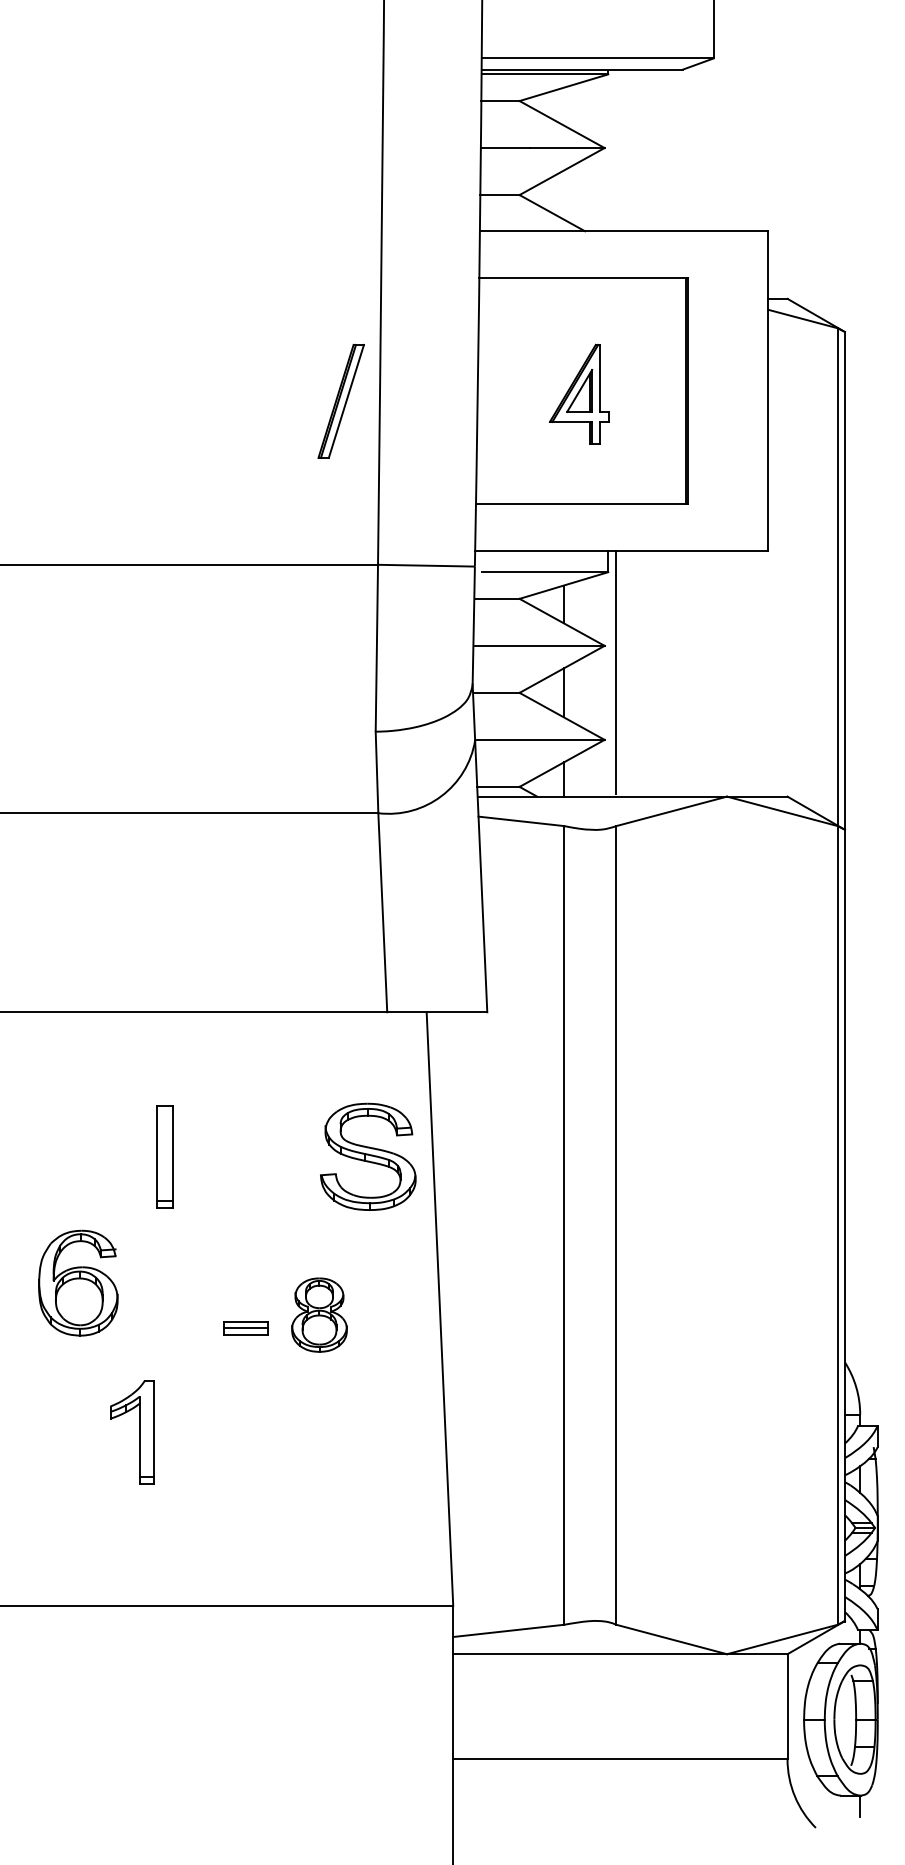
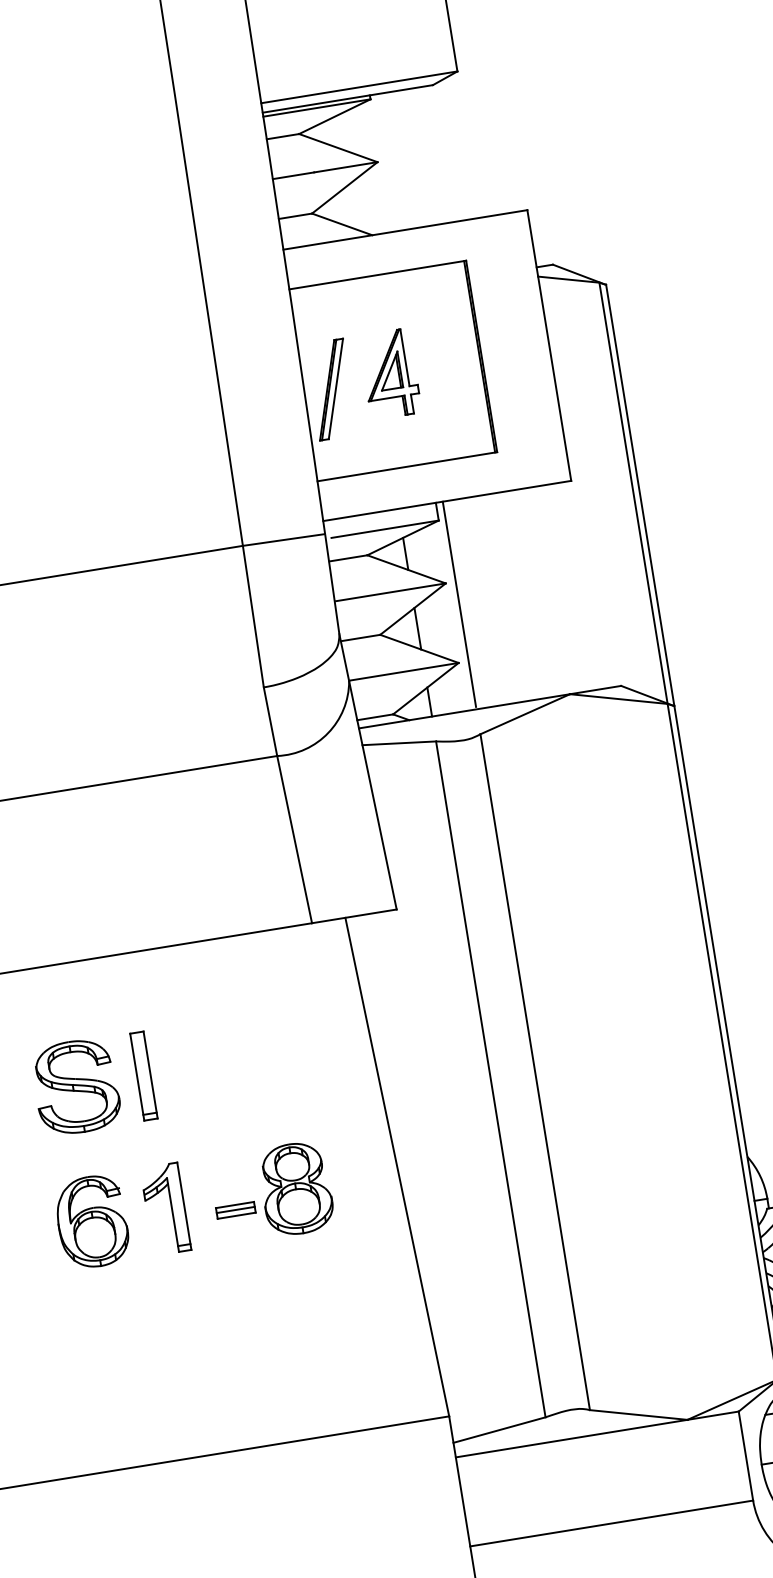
part: (340, 400) -> (330, 388), moved
part: (368, 1156) -> (76, 1086), moved
part: (78, 1282) -> (92, 1221), moved
part: (319, 1314) -> (296, 1188), size x1.43
part: (139, 1432) -> (171, 1208), moved

